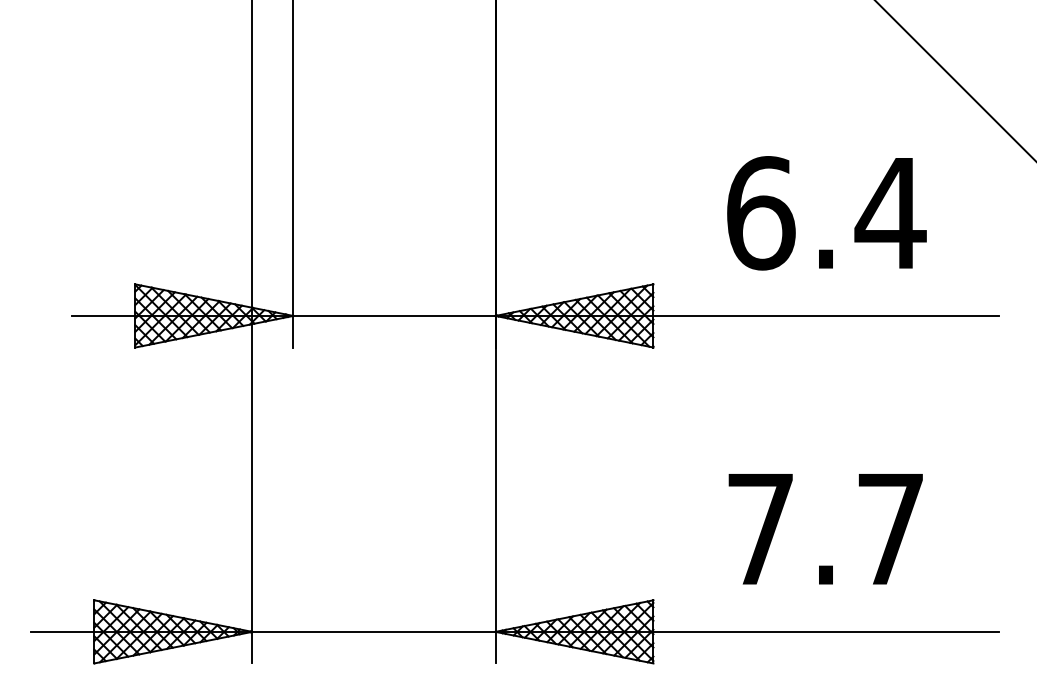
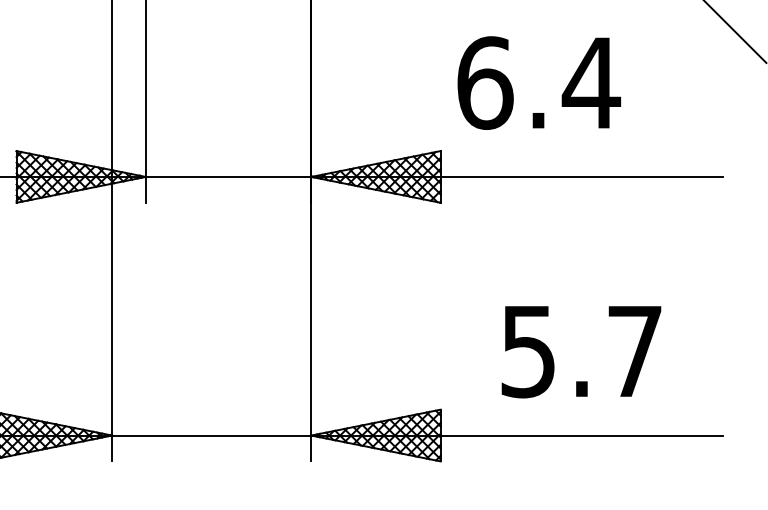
text: (826, 213) -> (538, 83), moved
text: (760, 530) -> (528, 352), 7.7 -> 5.7

